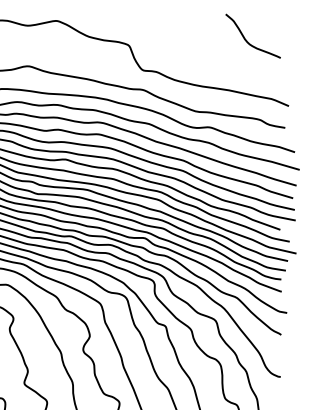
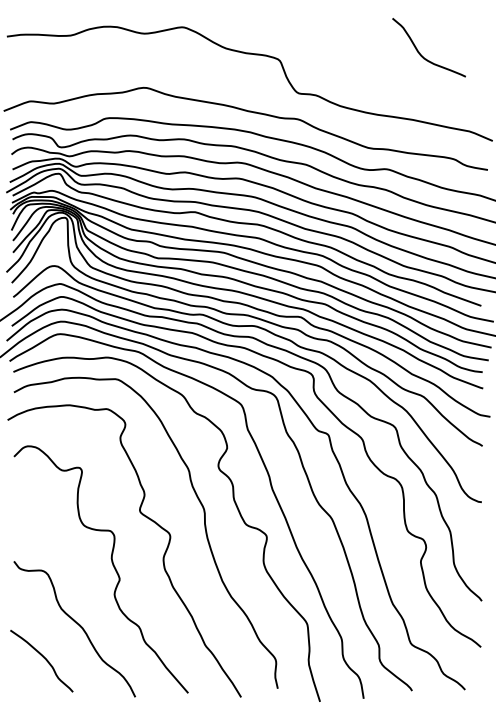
curve: (245, 39) -> (419, 51), moved

